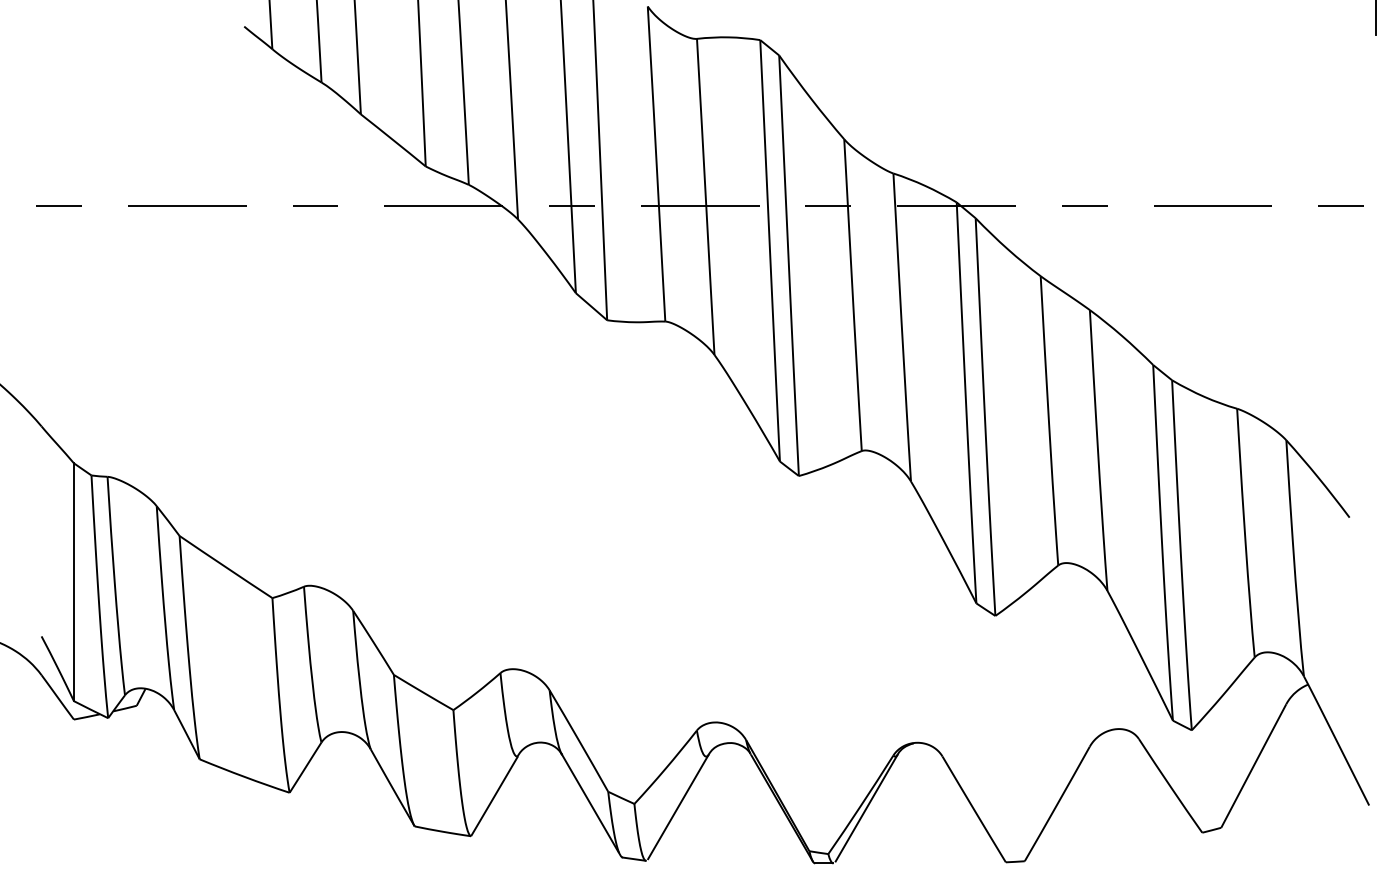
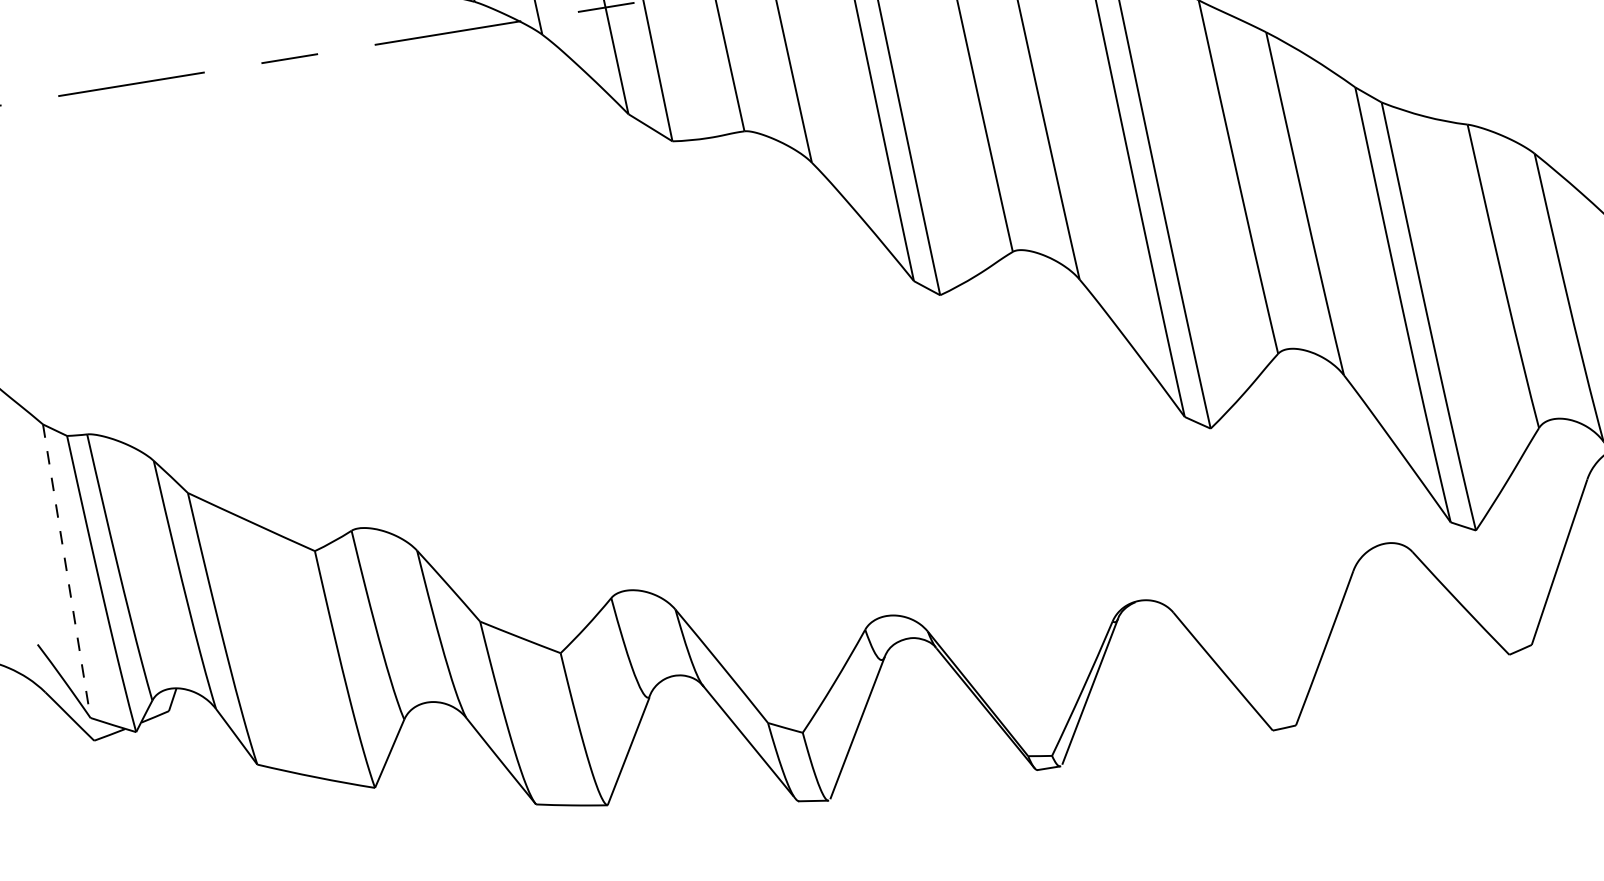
line: (73, 582) -> (66, 571), solid -> dashed

